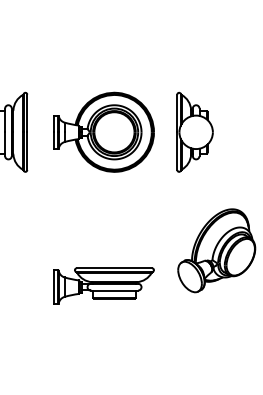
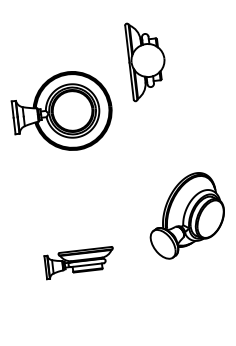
part: (194, 131) -> (146, 59), moved
part: (103, 285) -> (79, 262), size x0.7

